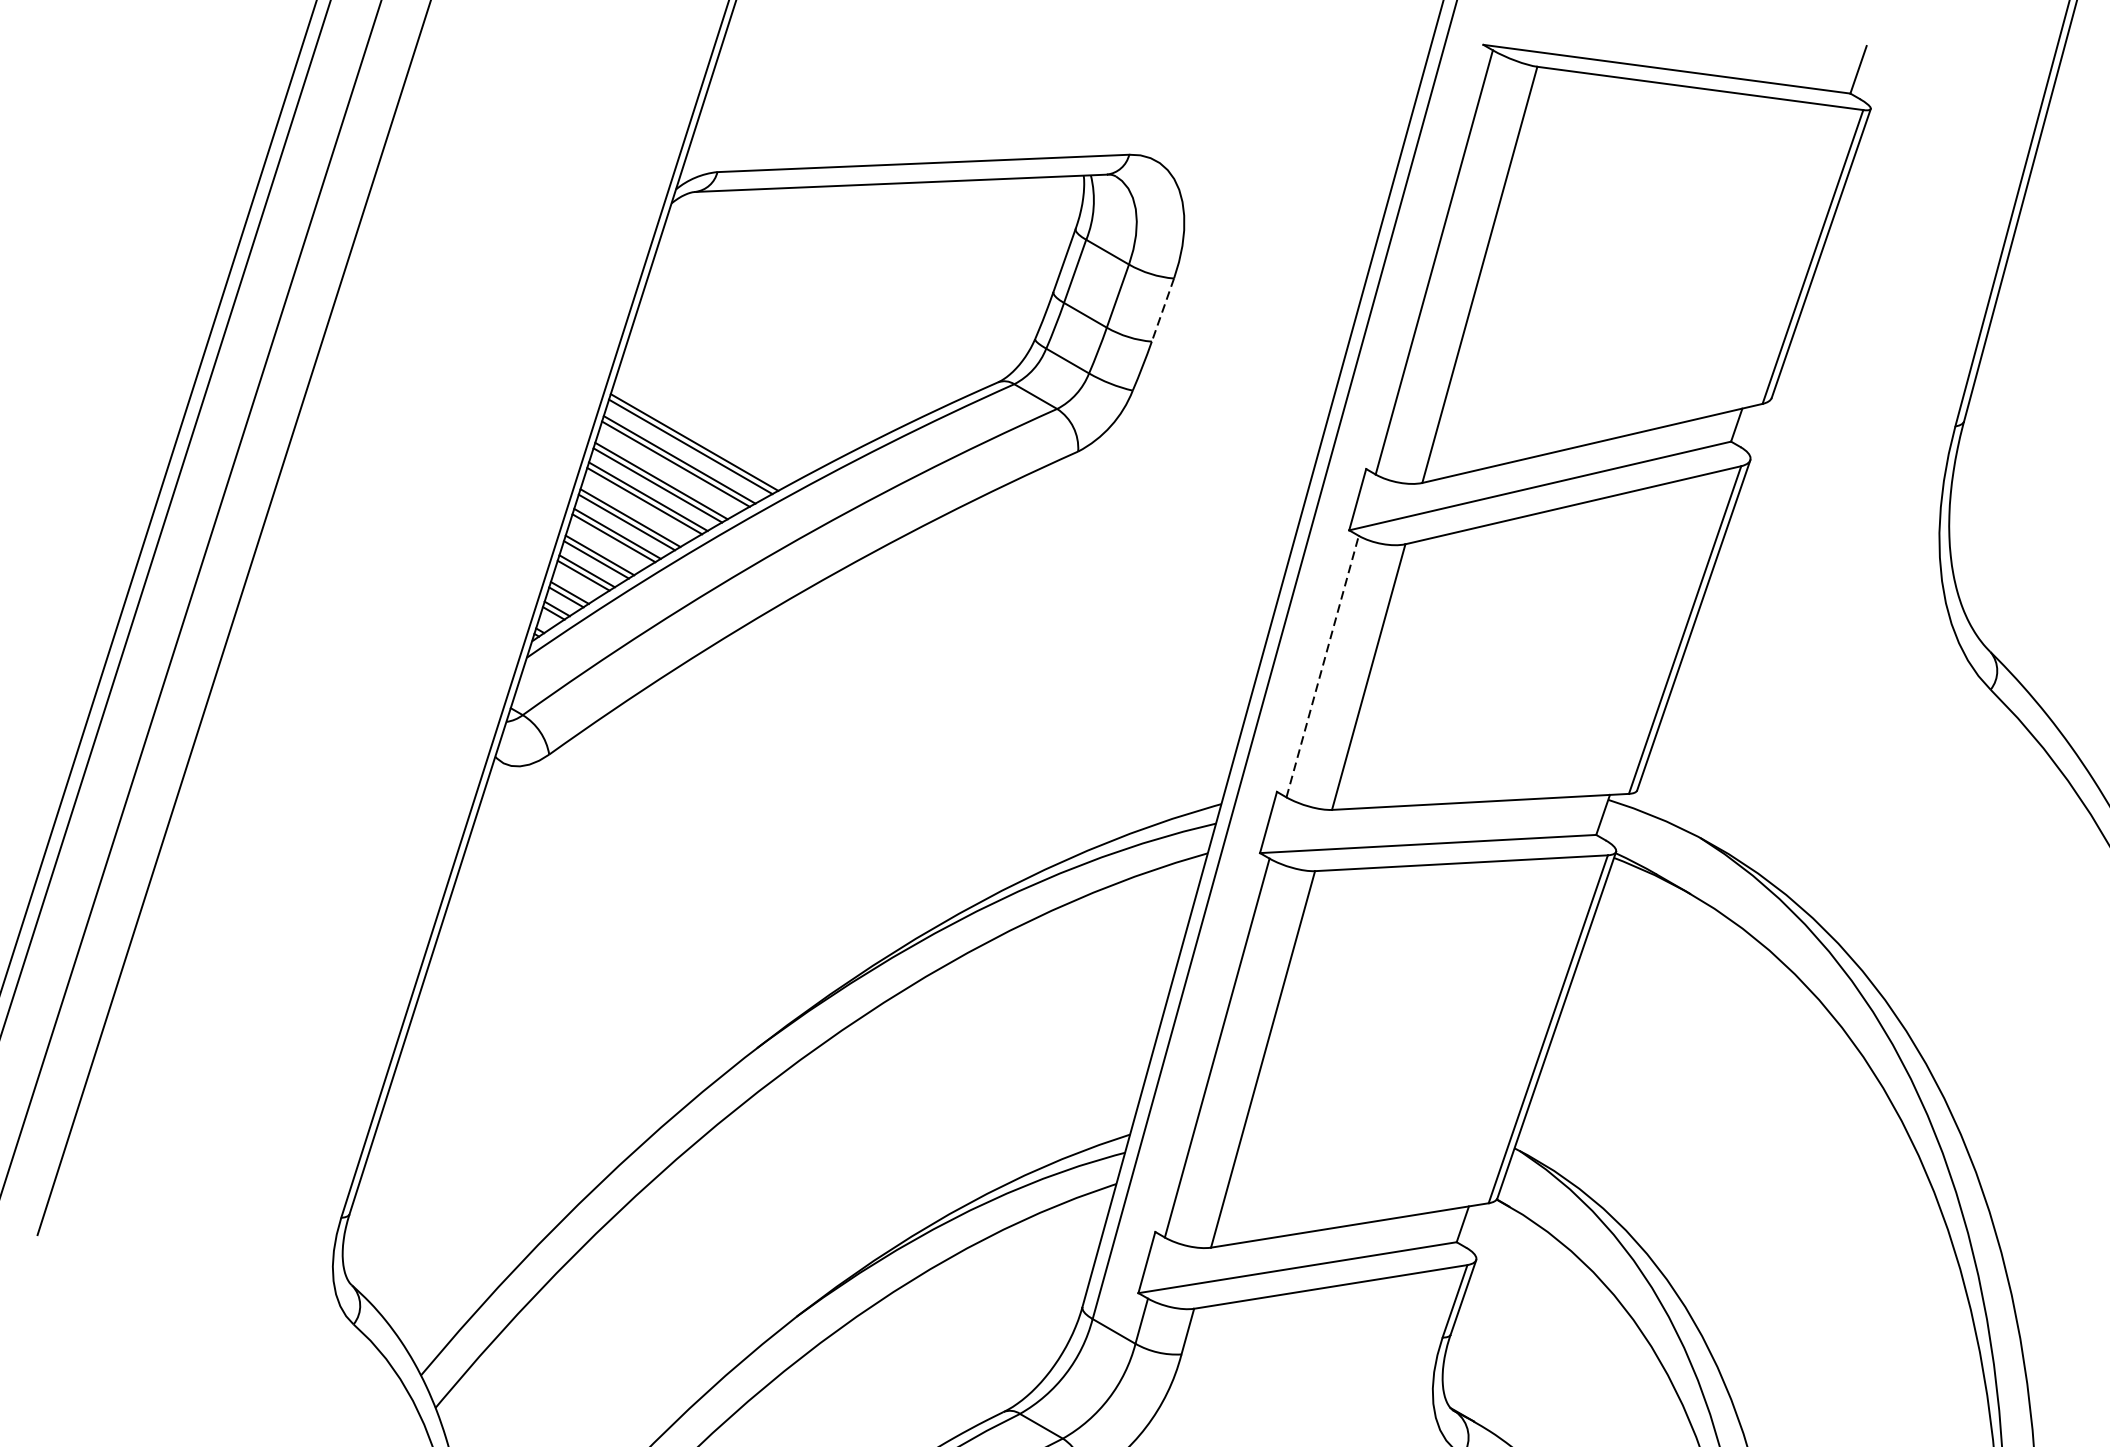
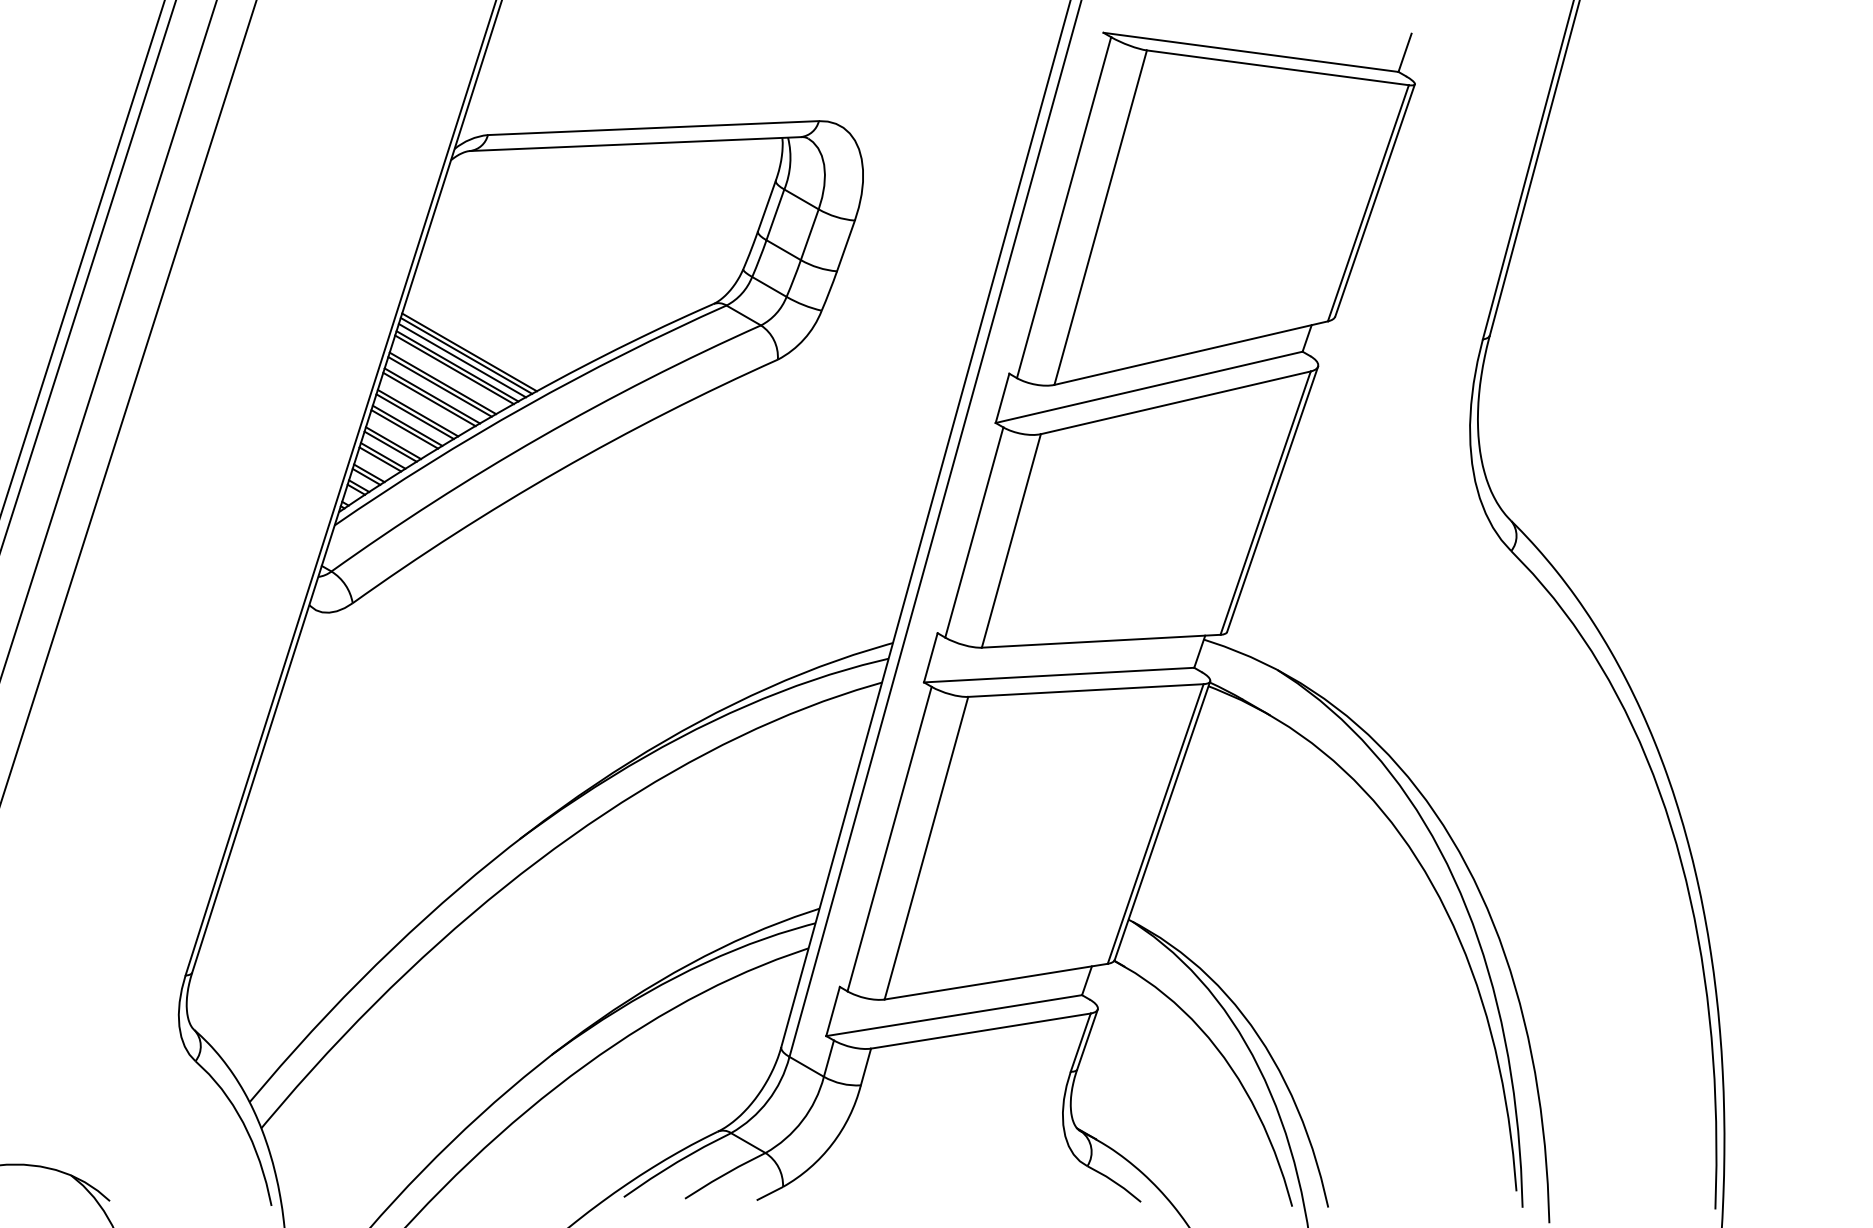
line: (1162, 309) -> (845, 245), dashed -> solid
line: (685, 452) -> (462, 360), added
line: (1322, 666) -> (974, 532), dashed -> solid

